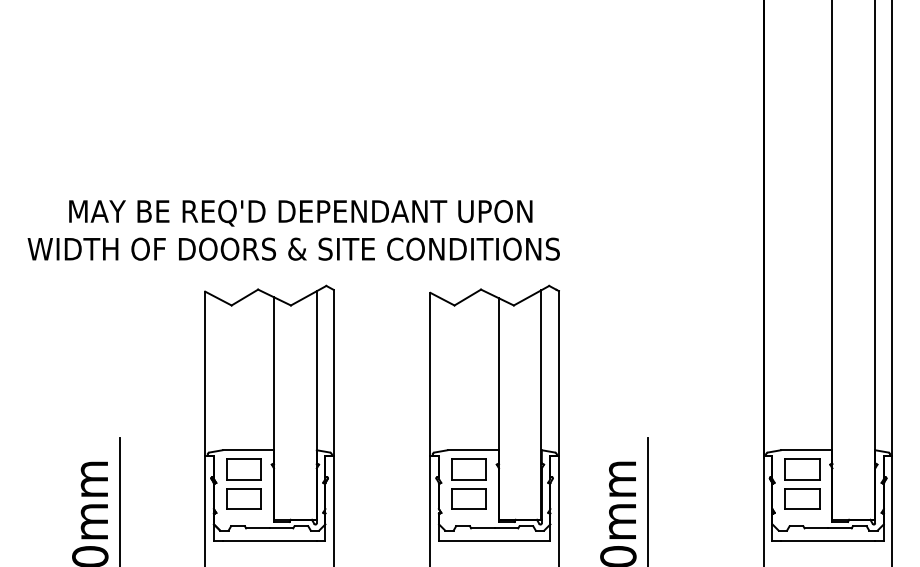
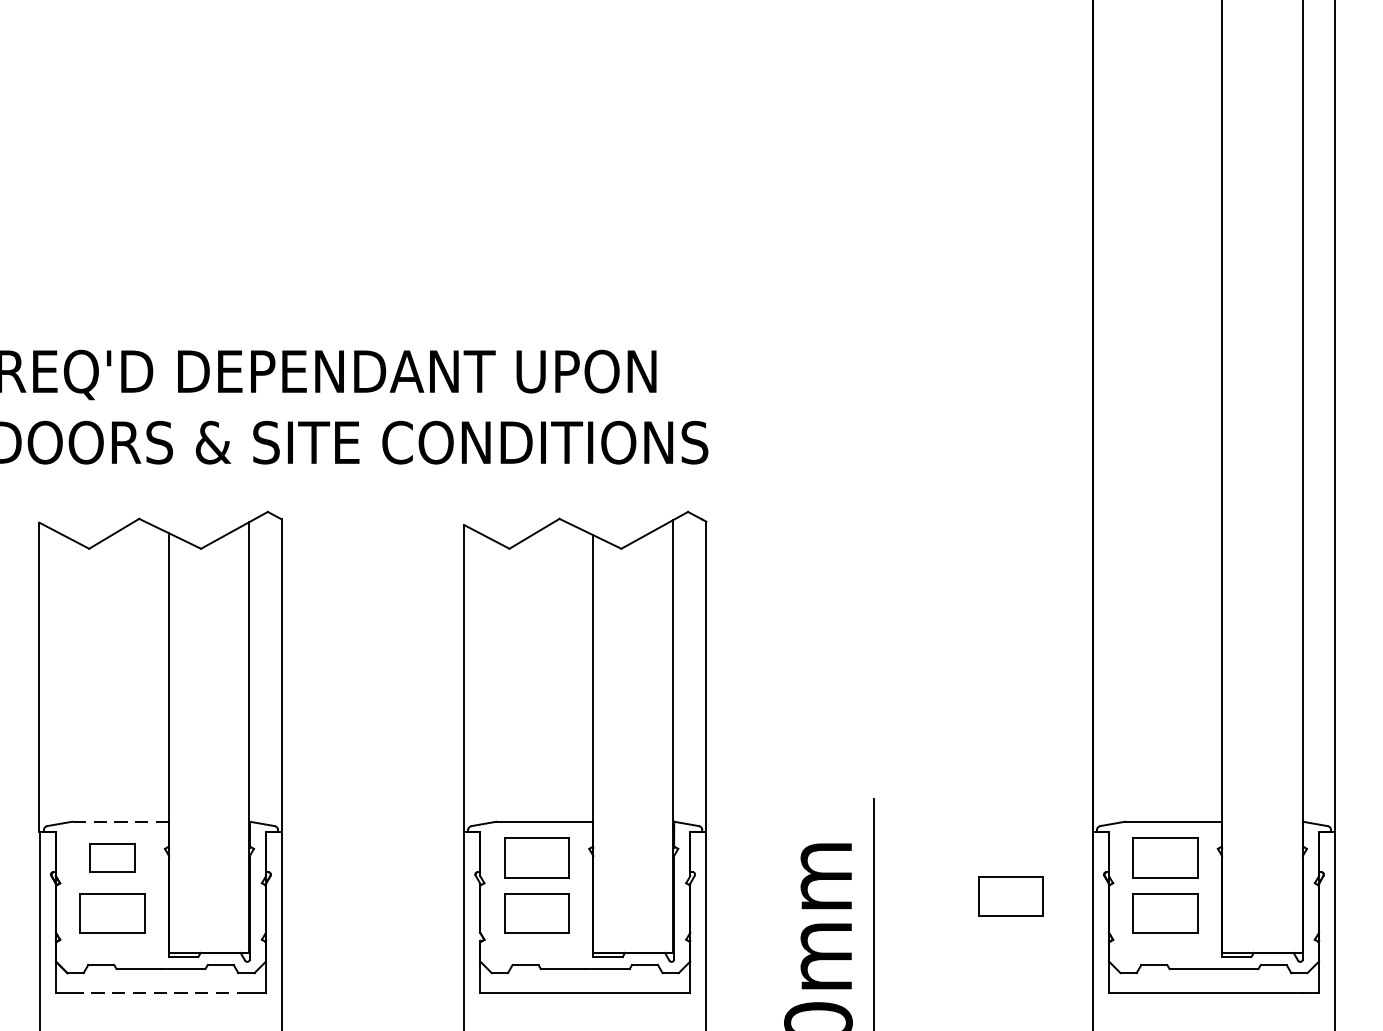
line: (248, 450) -> (121, 822), solid -> dashed
part: (243, 469) -> (111, 858), size x0.7
part: (720, 489) -> (1011, 895), added
line: (269, 541) -> (160, 993), solid -> dashed

